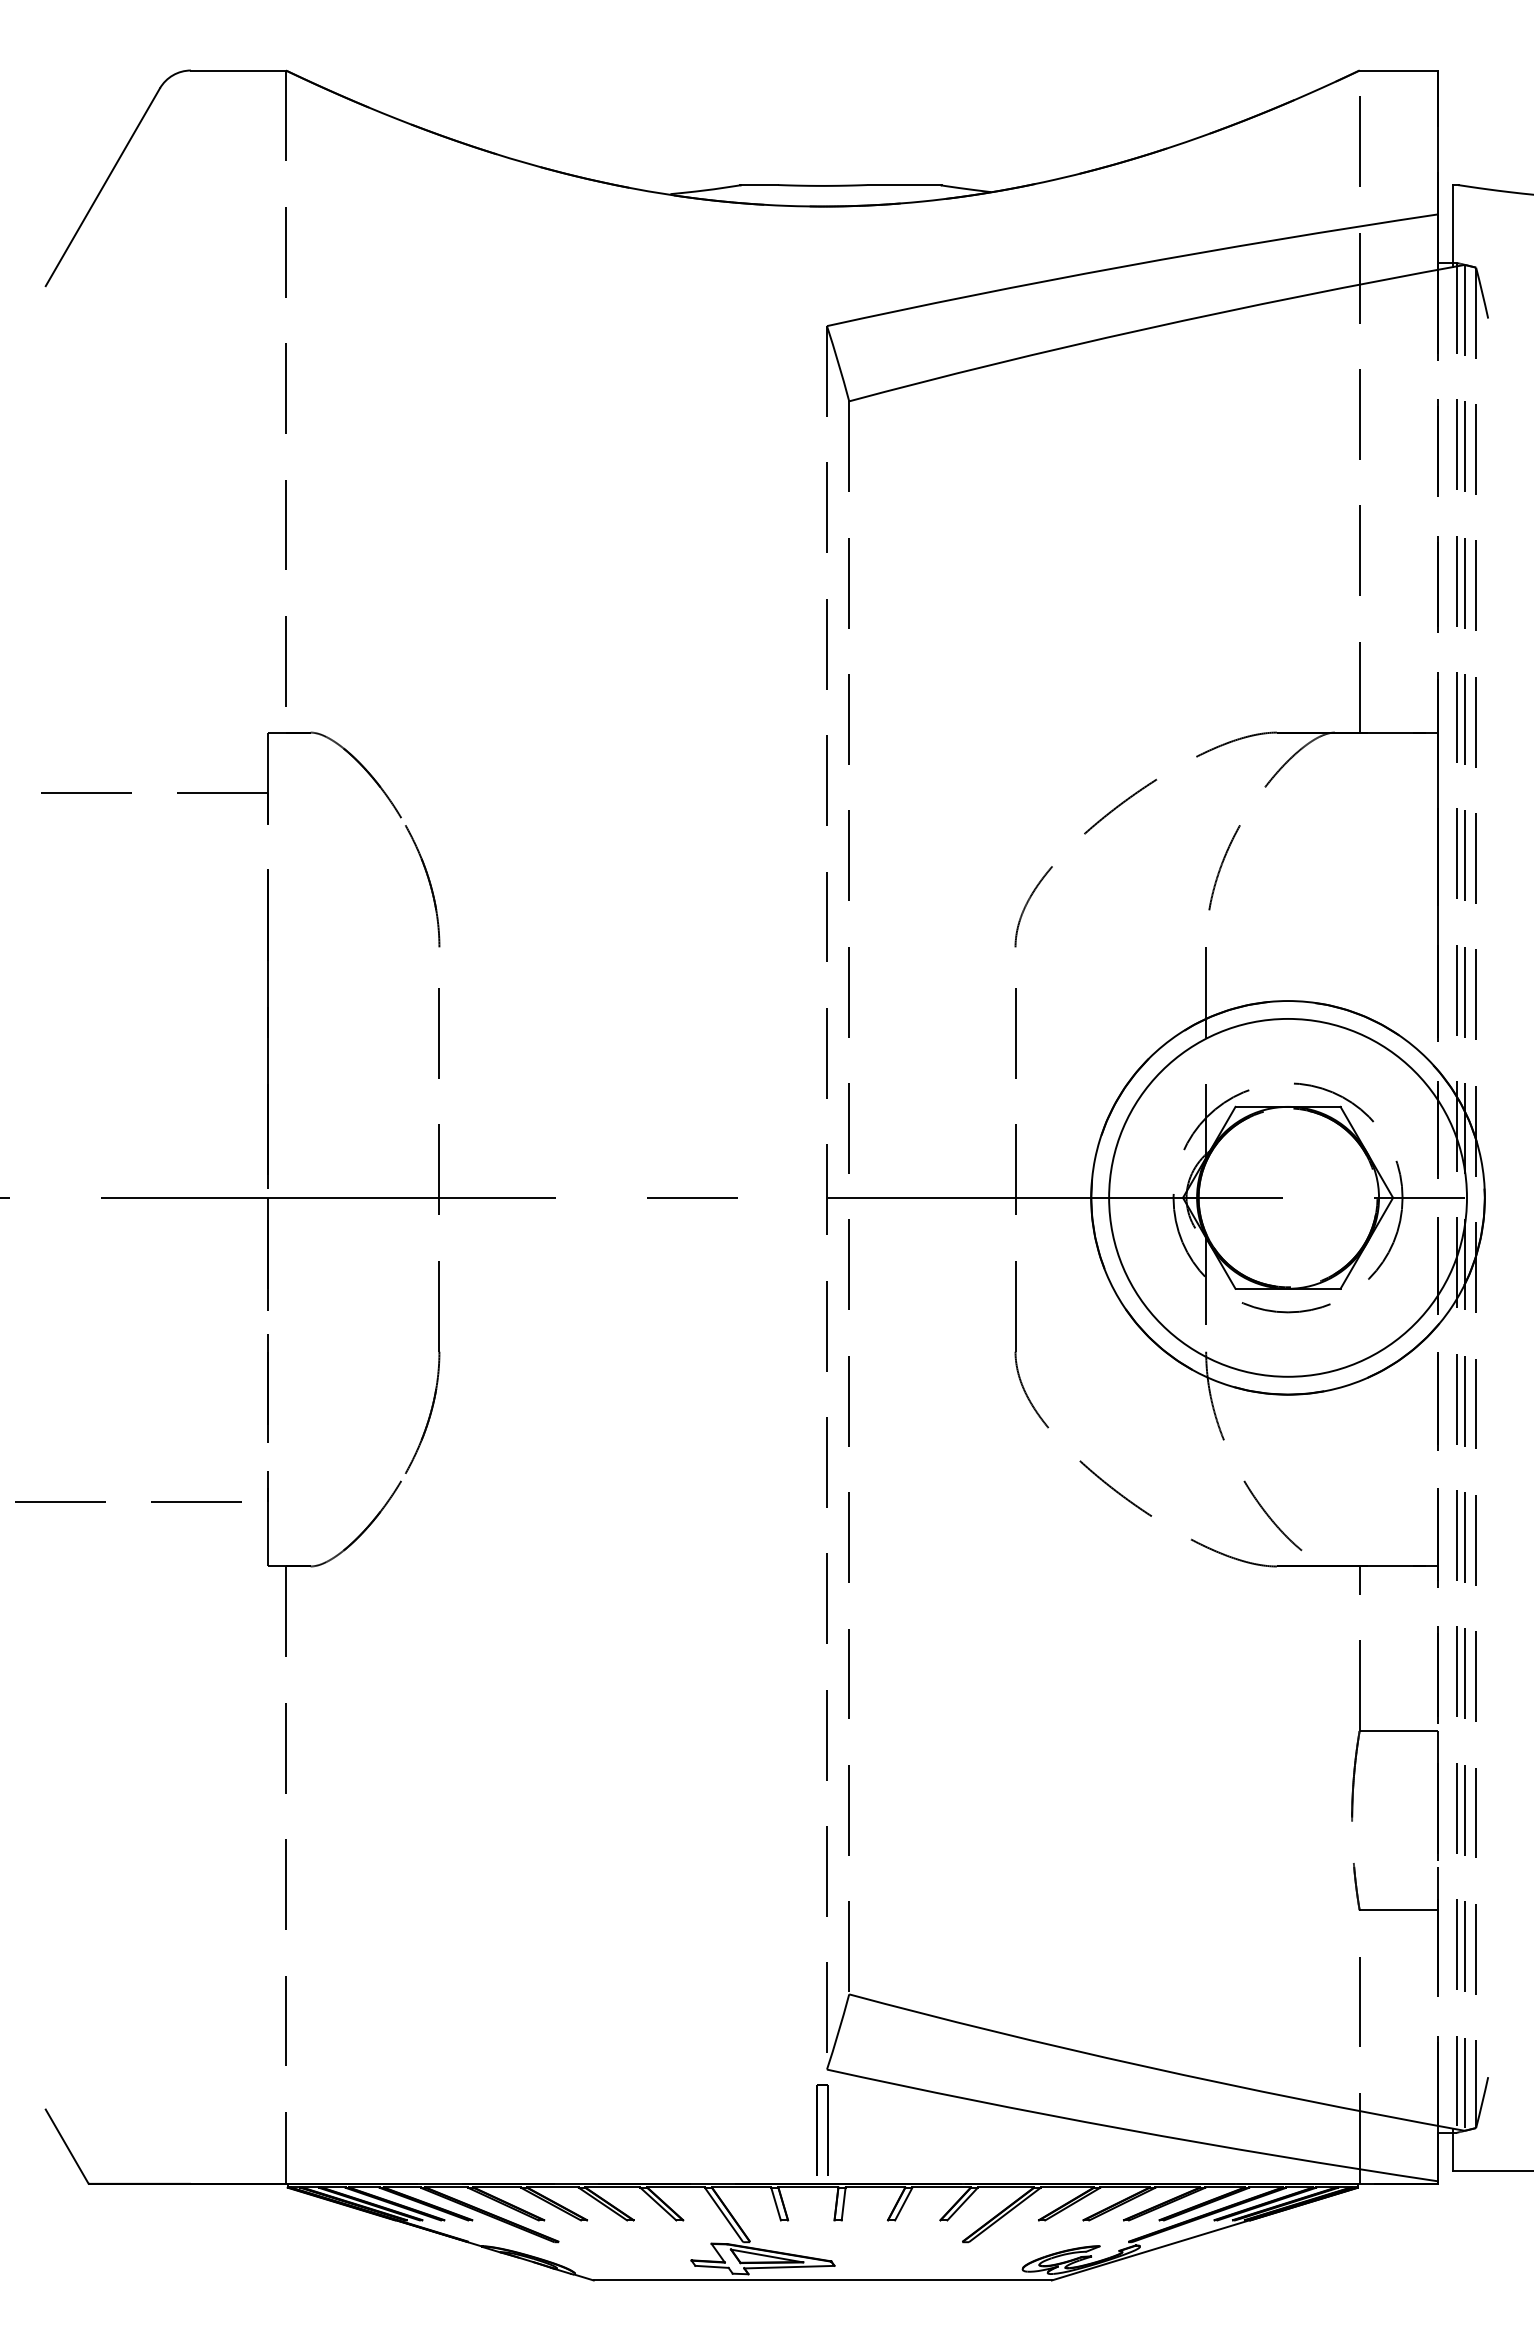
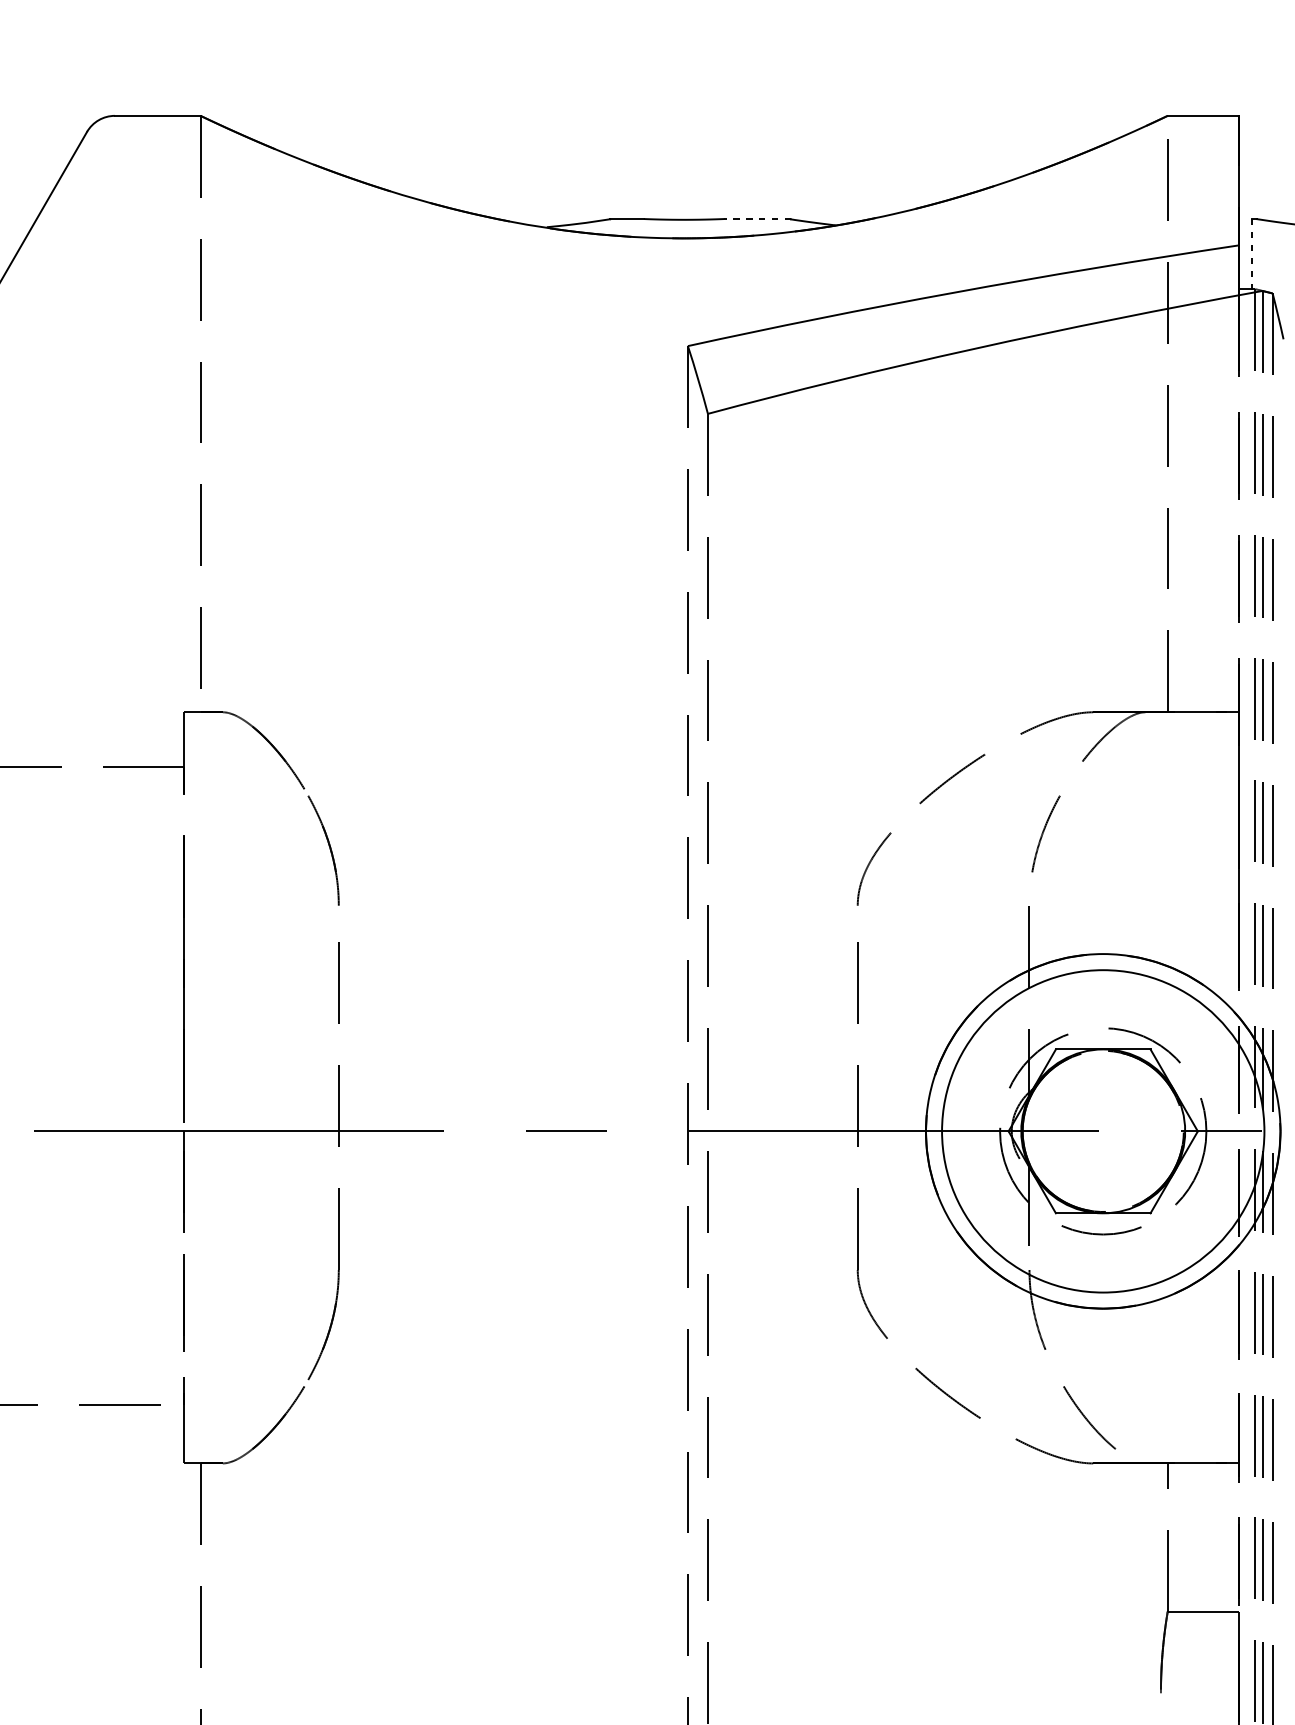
line: (904, 185) -> (757, 219), solid -> dashed
line: (1452, 226) -> (1251, 256), solid -> dashed

